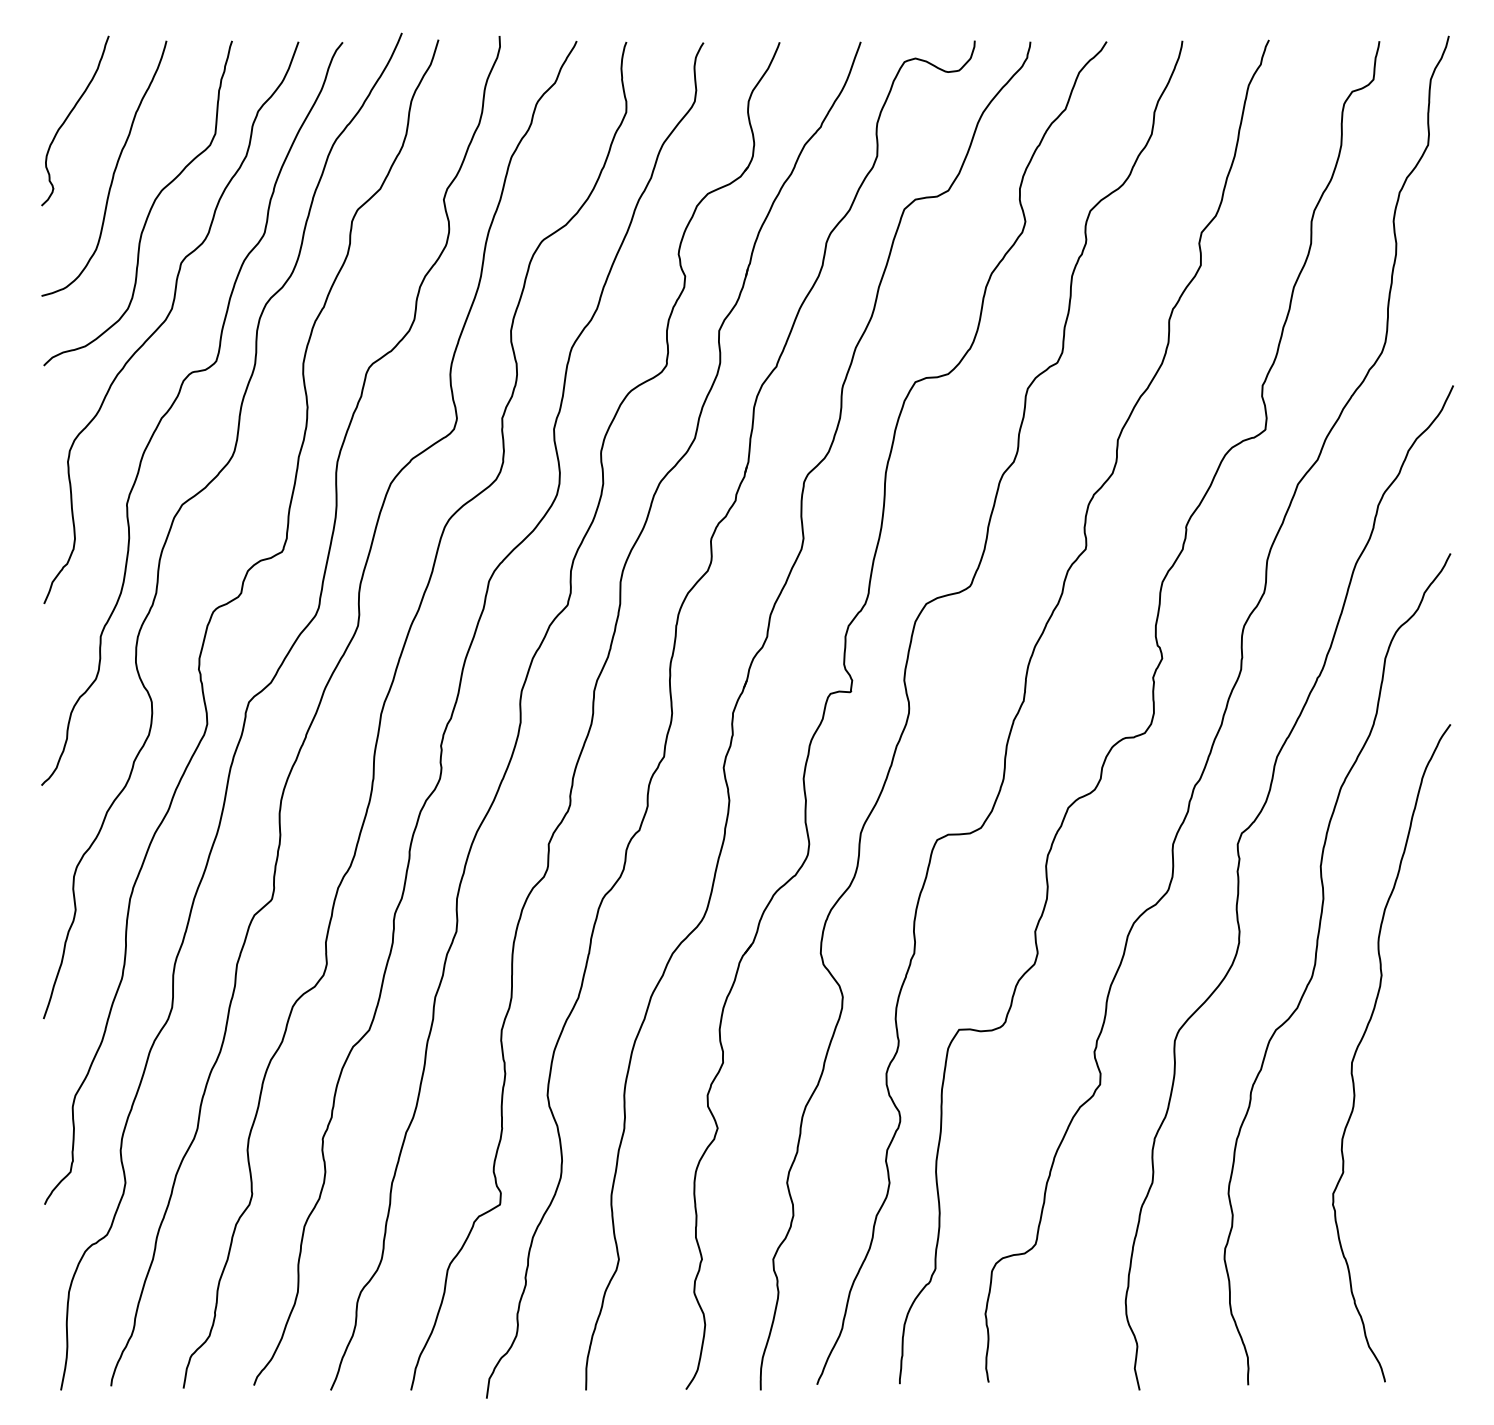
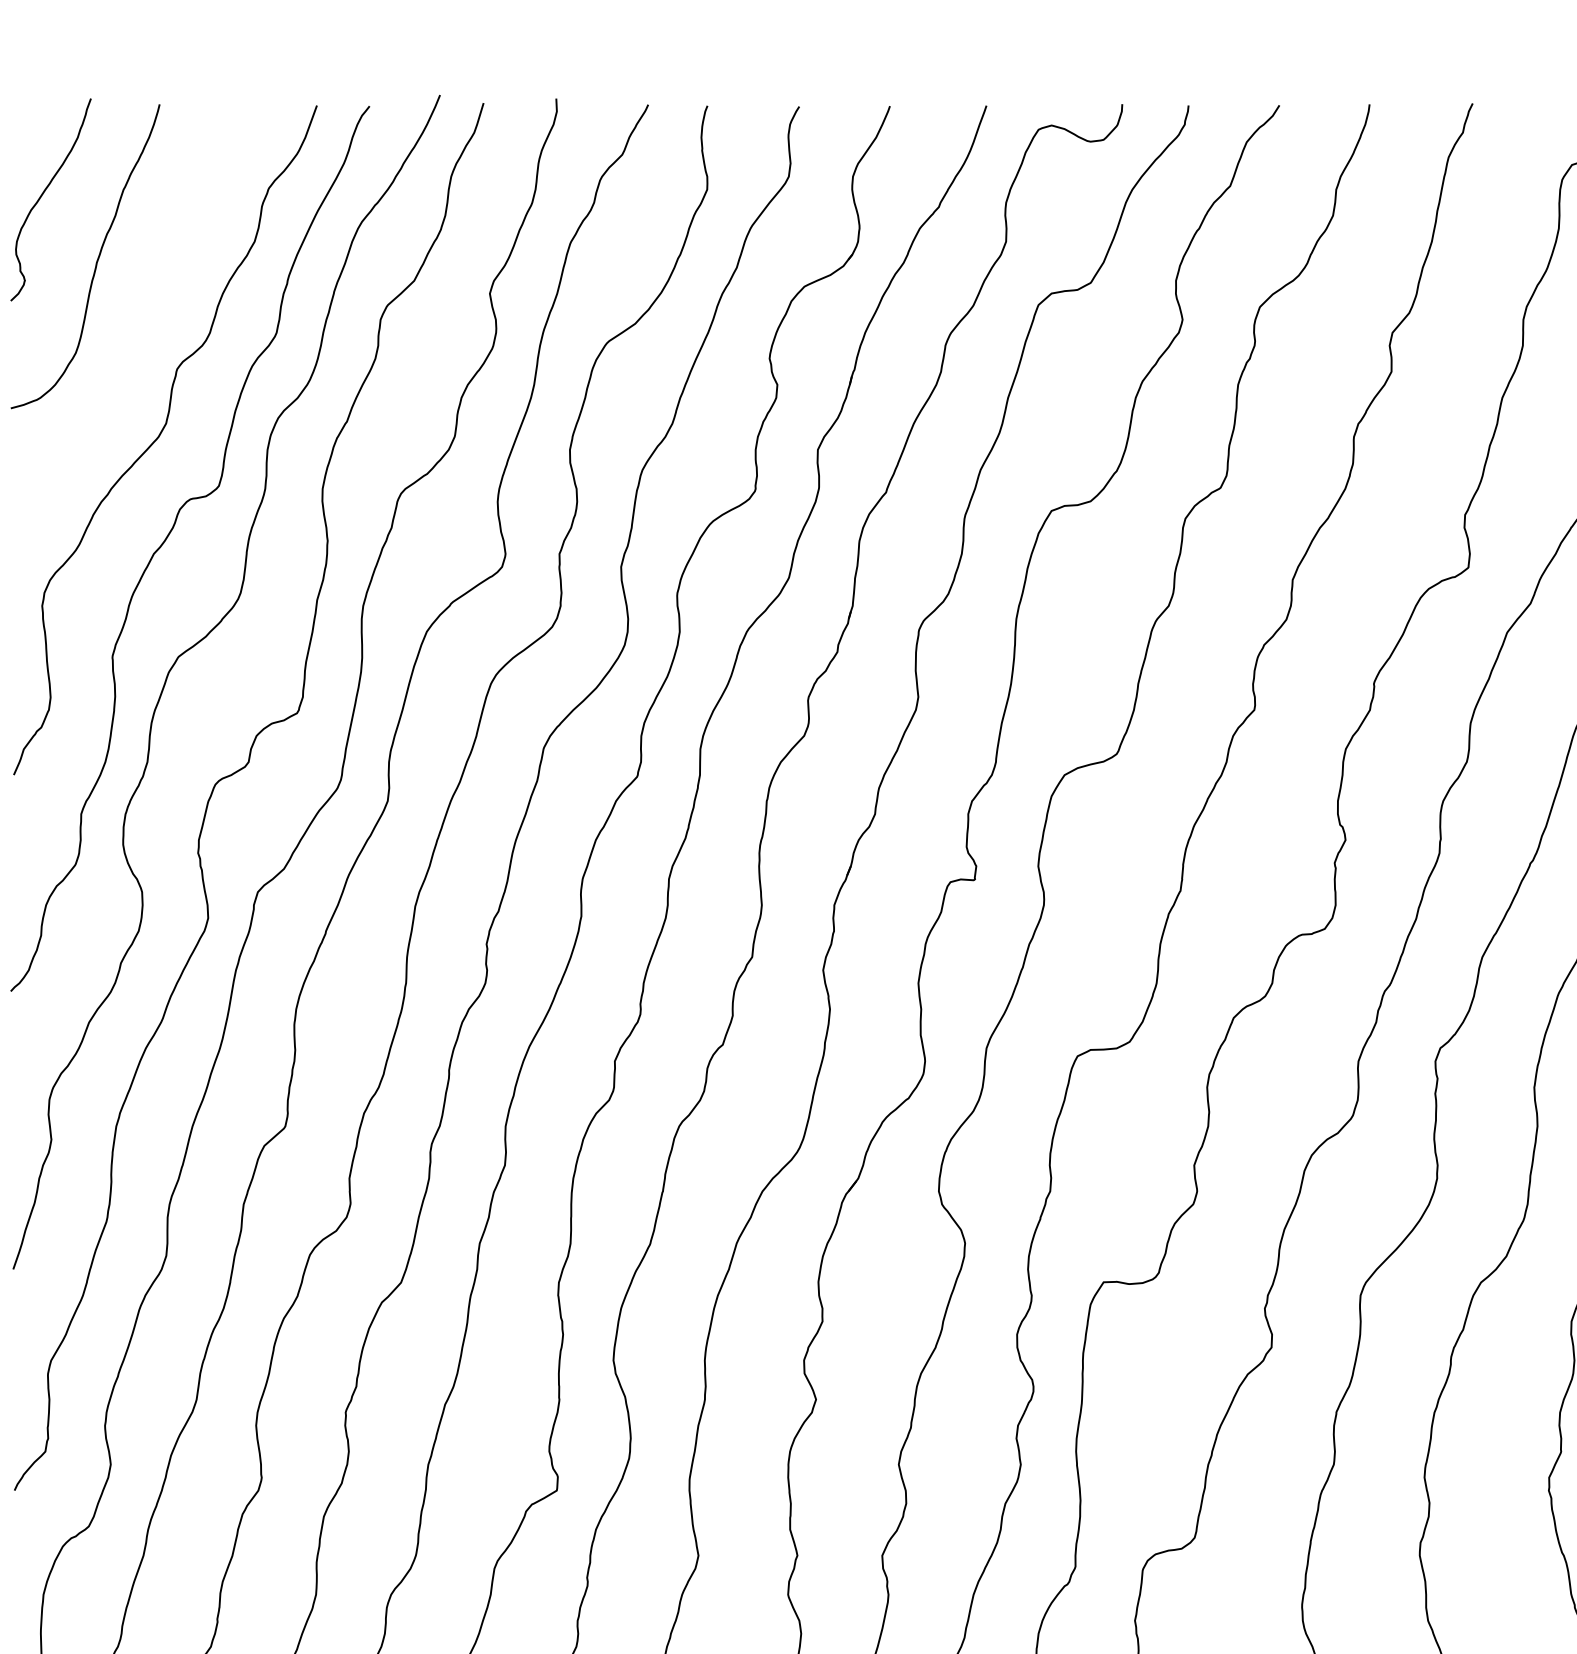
curve: (149, 209) -> (139, 305), removed

